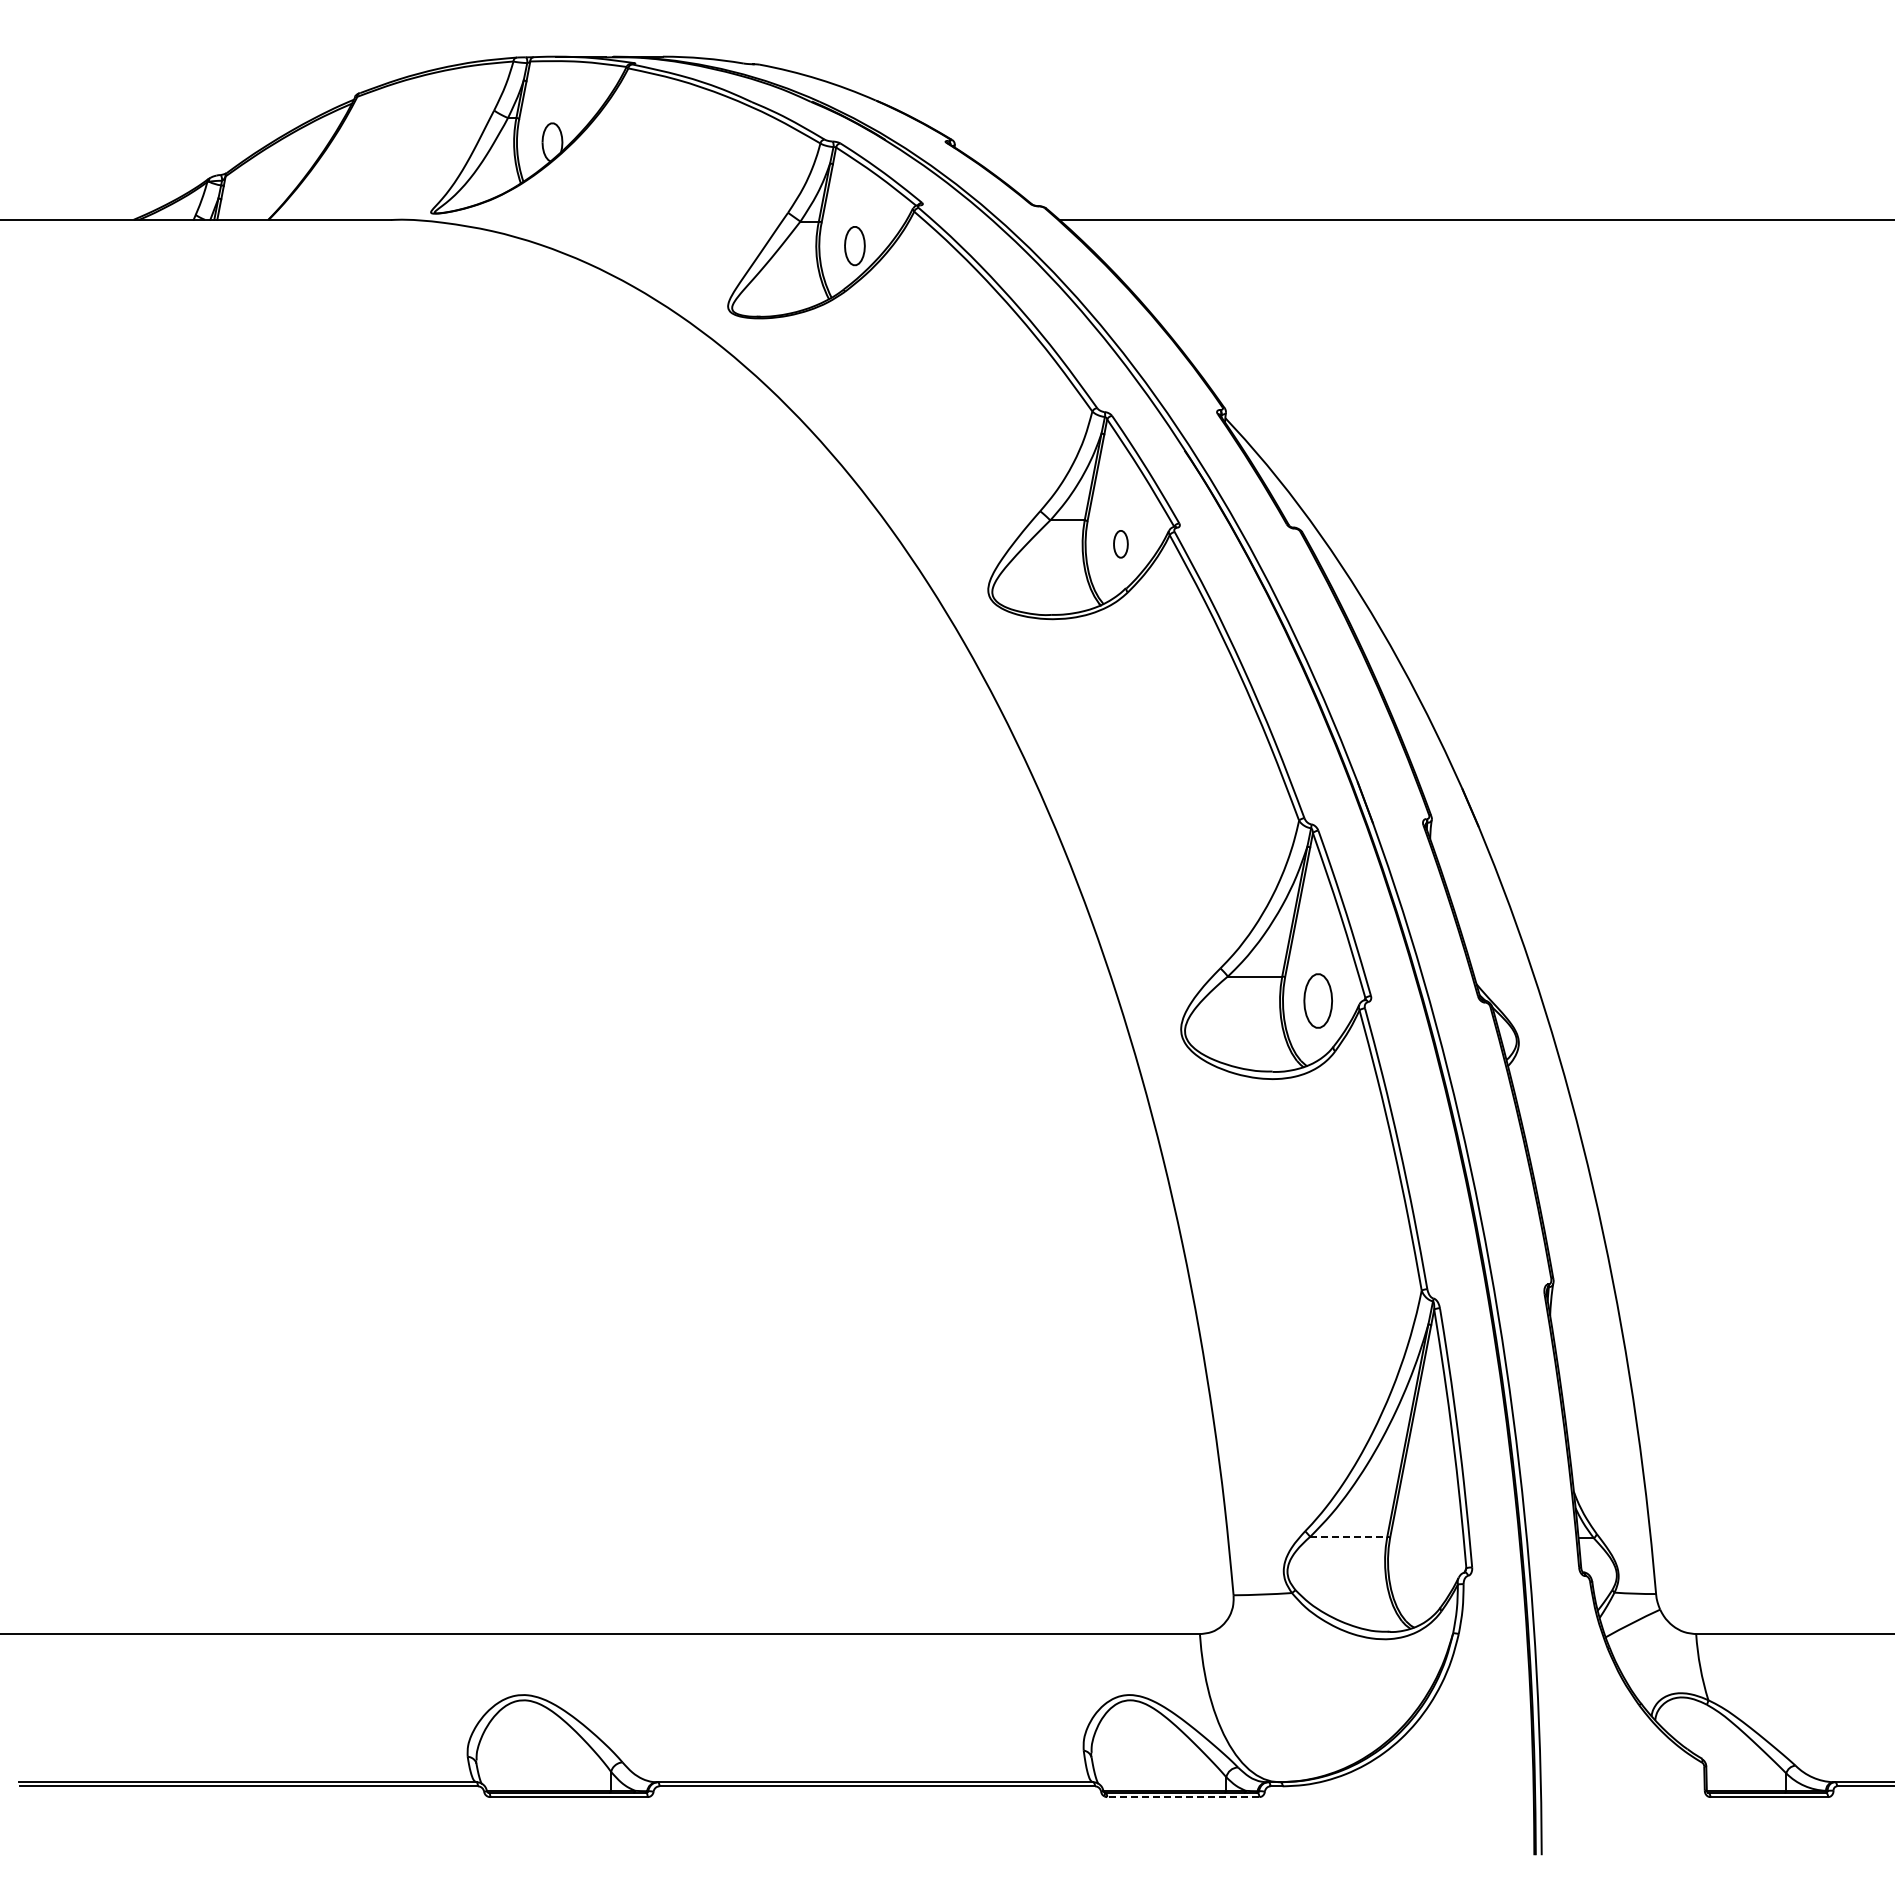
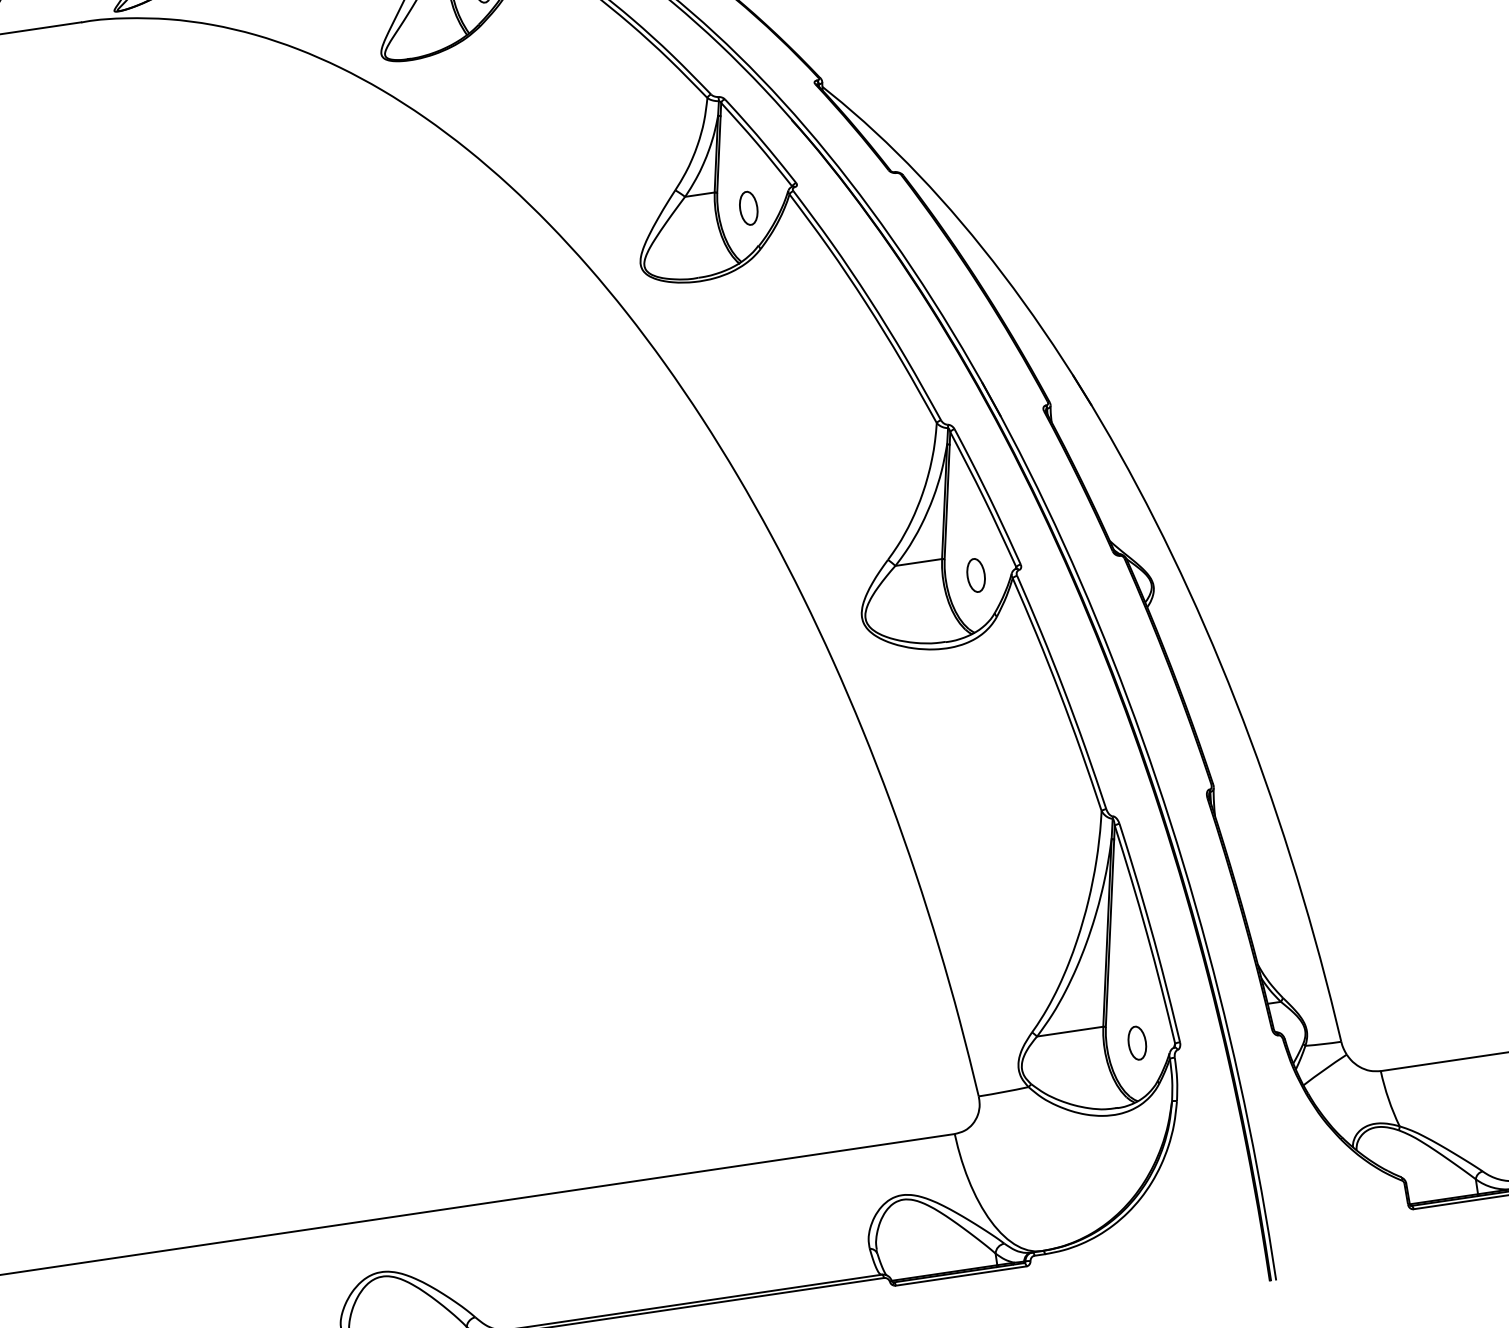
part: (1120, 544) -> (748, 208), size x1.43
part: (1318, 1000) -> (976, 575), size x0.71
line: (1348, 1536) -> (1069, 1031), dashed -> solid
part: (1423, 1561) -> (1137, 1043), added
line: (1182, 1797) -> (960, 1276), dashed -> solid

